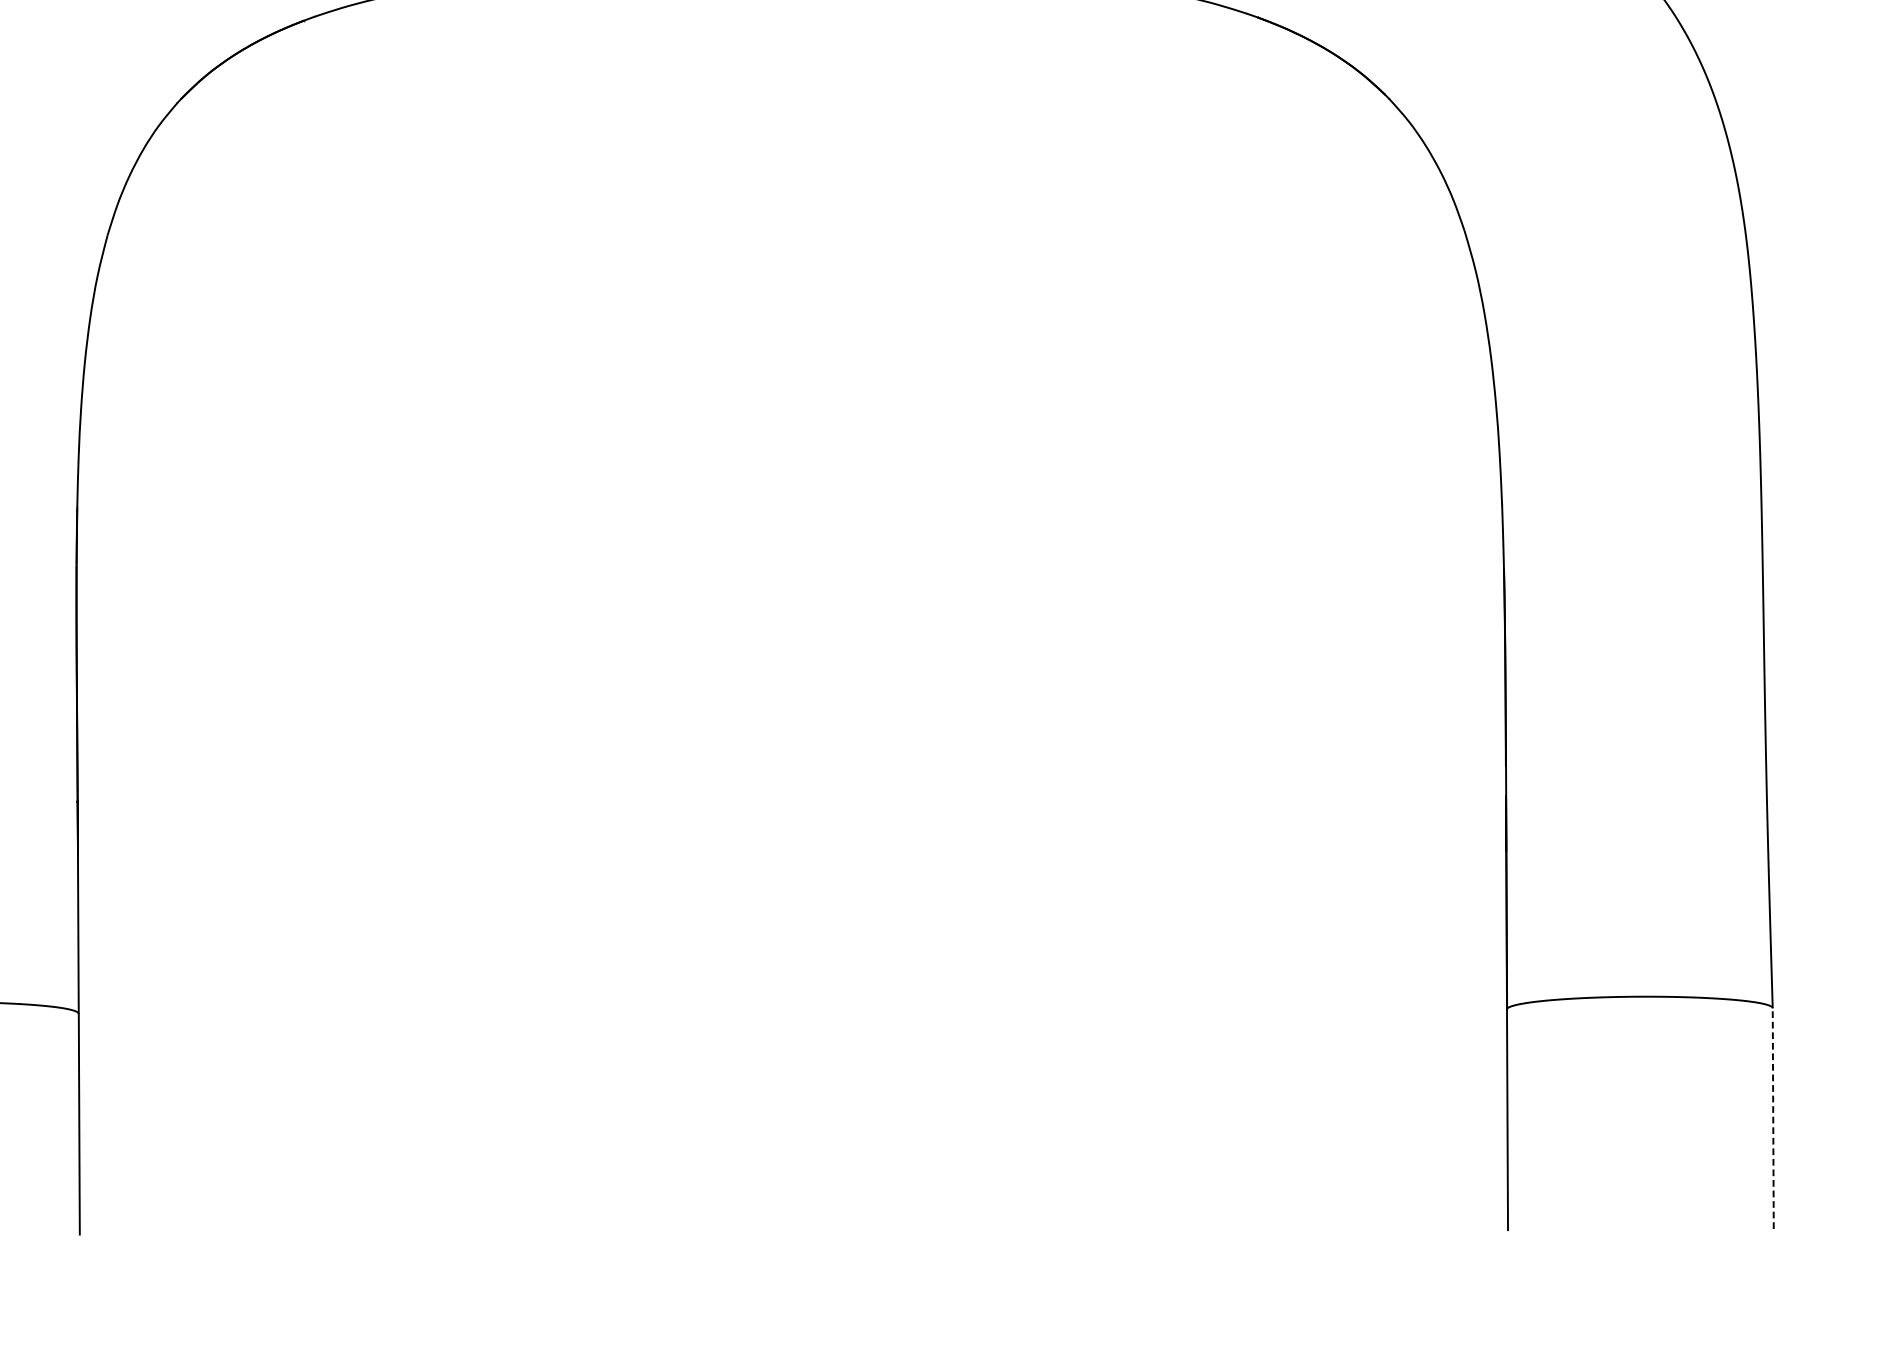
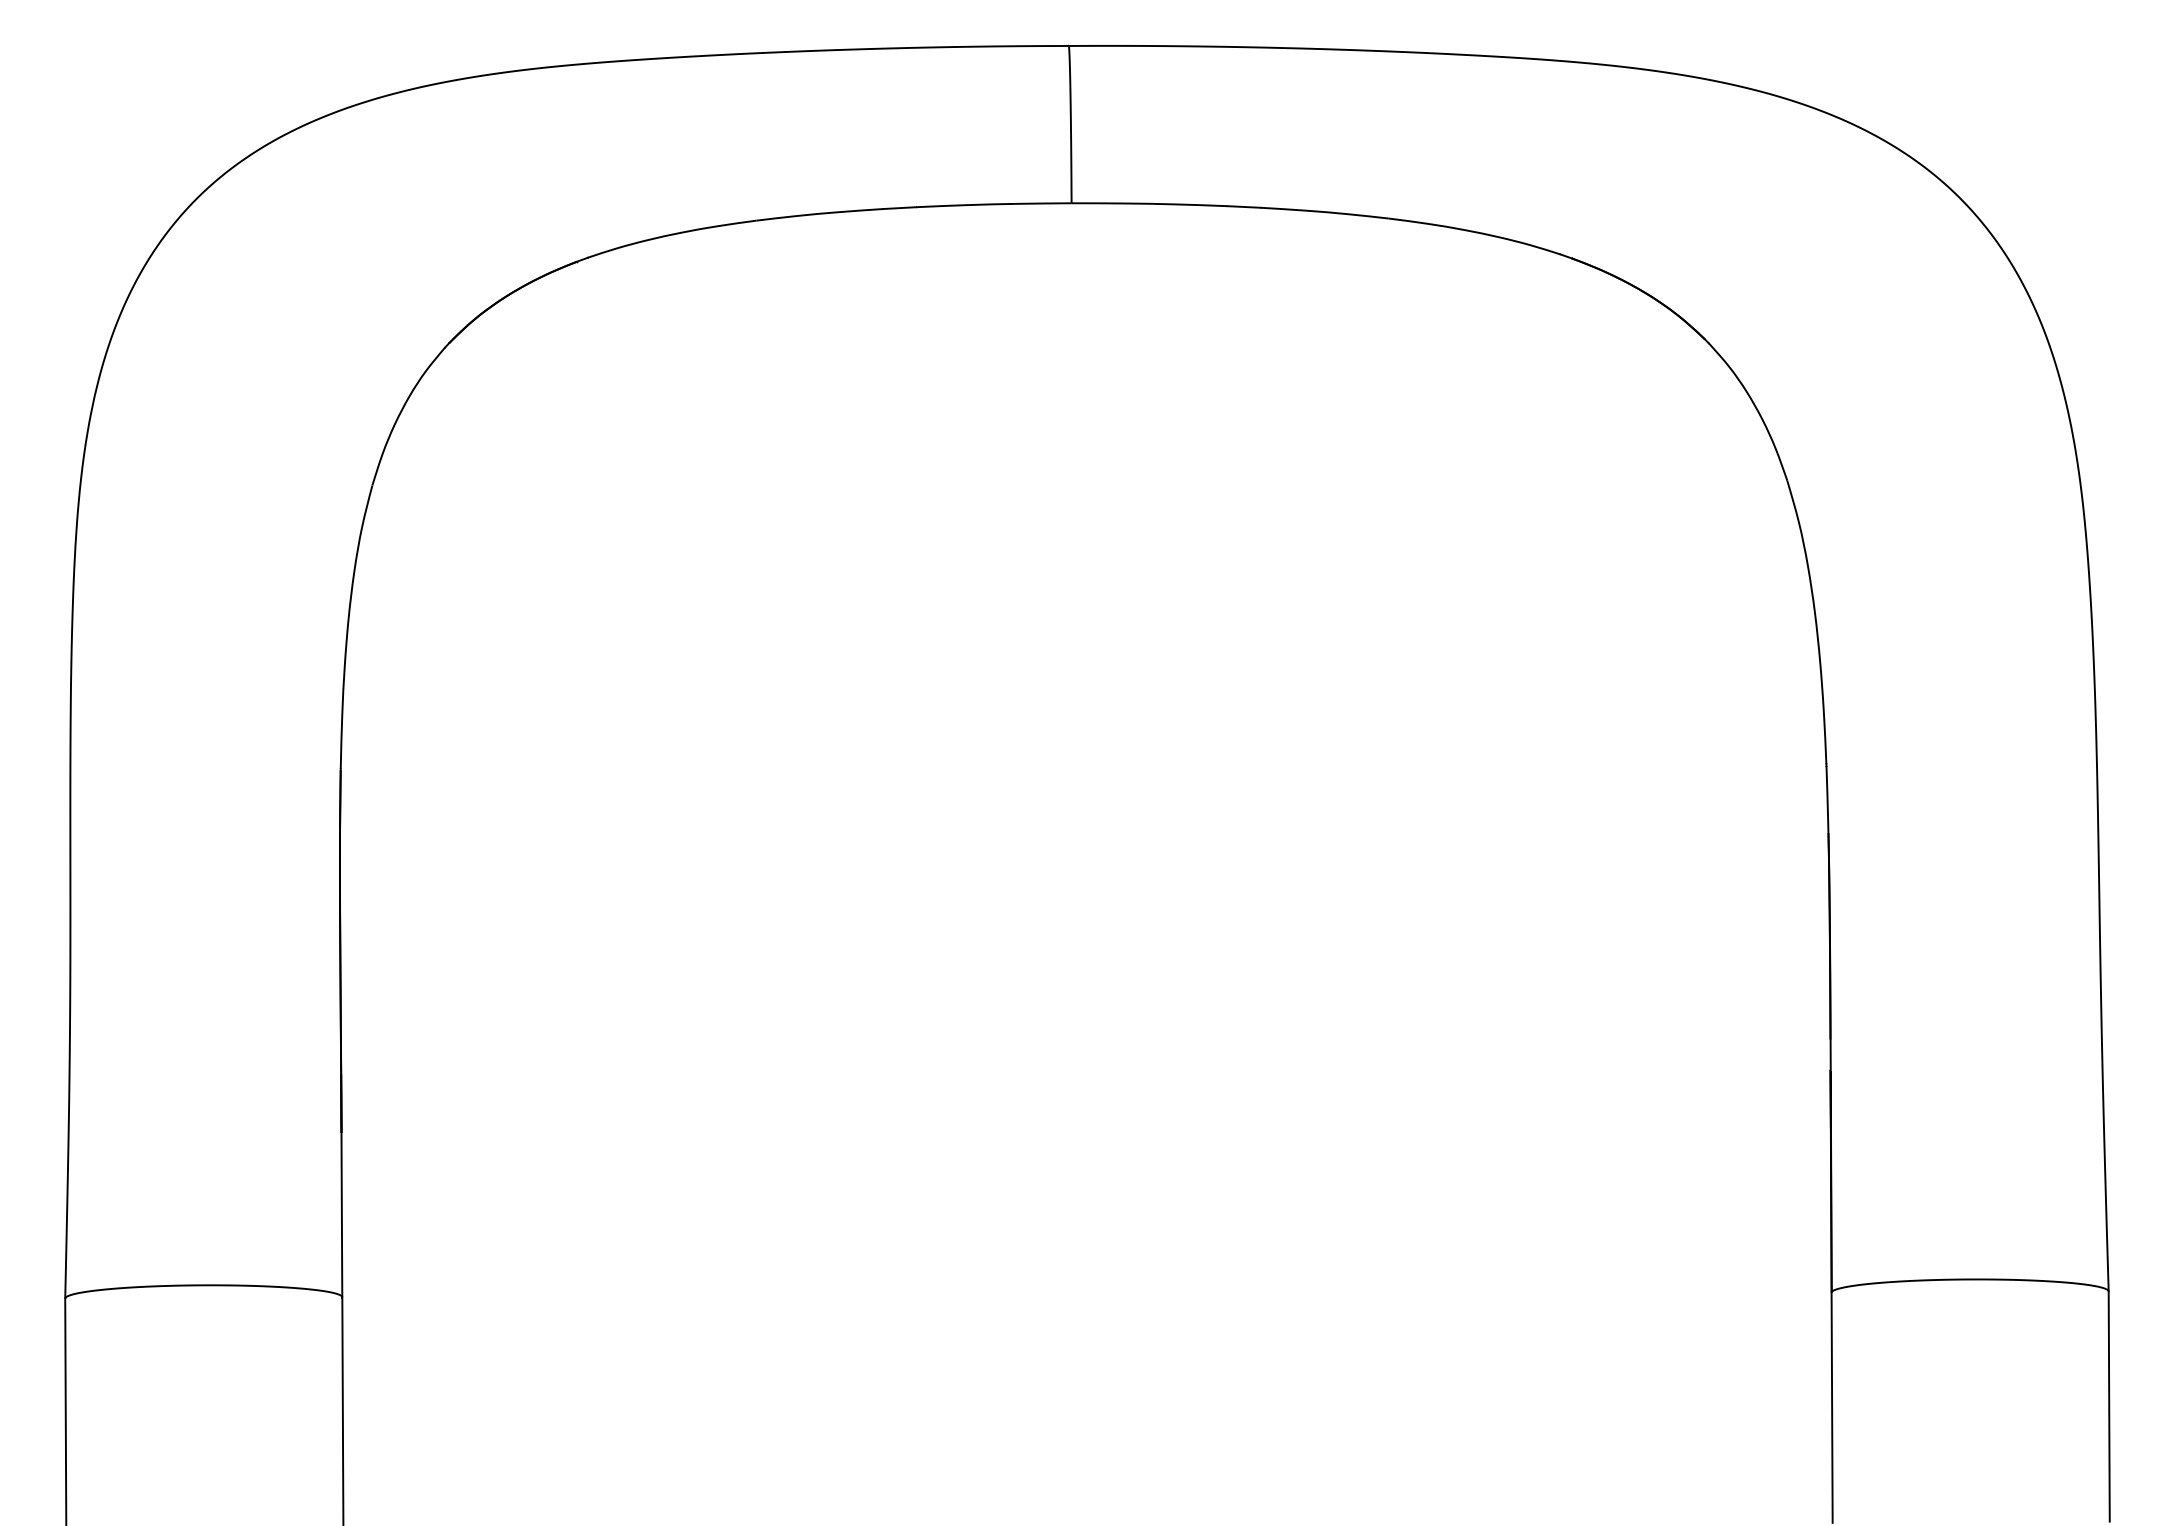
line: (1773, 1118) -> (2109, 1406), dashed -> solid

